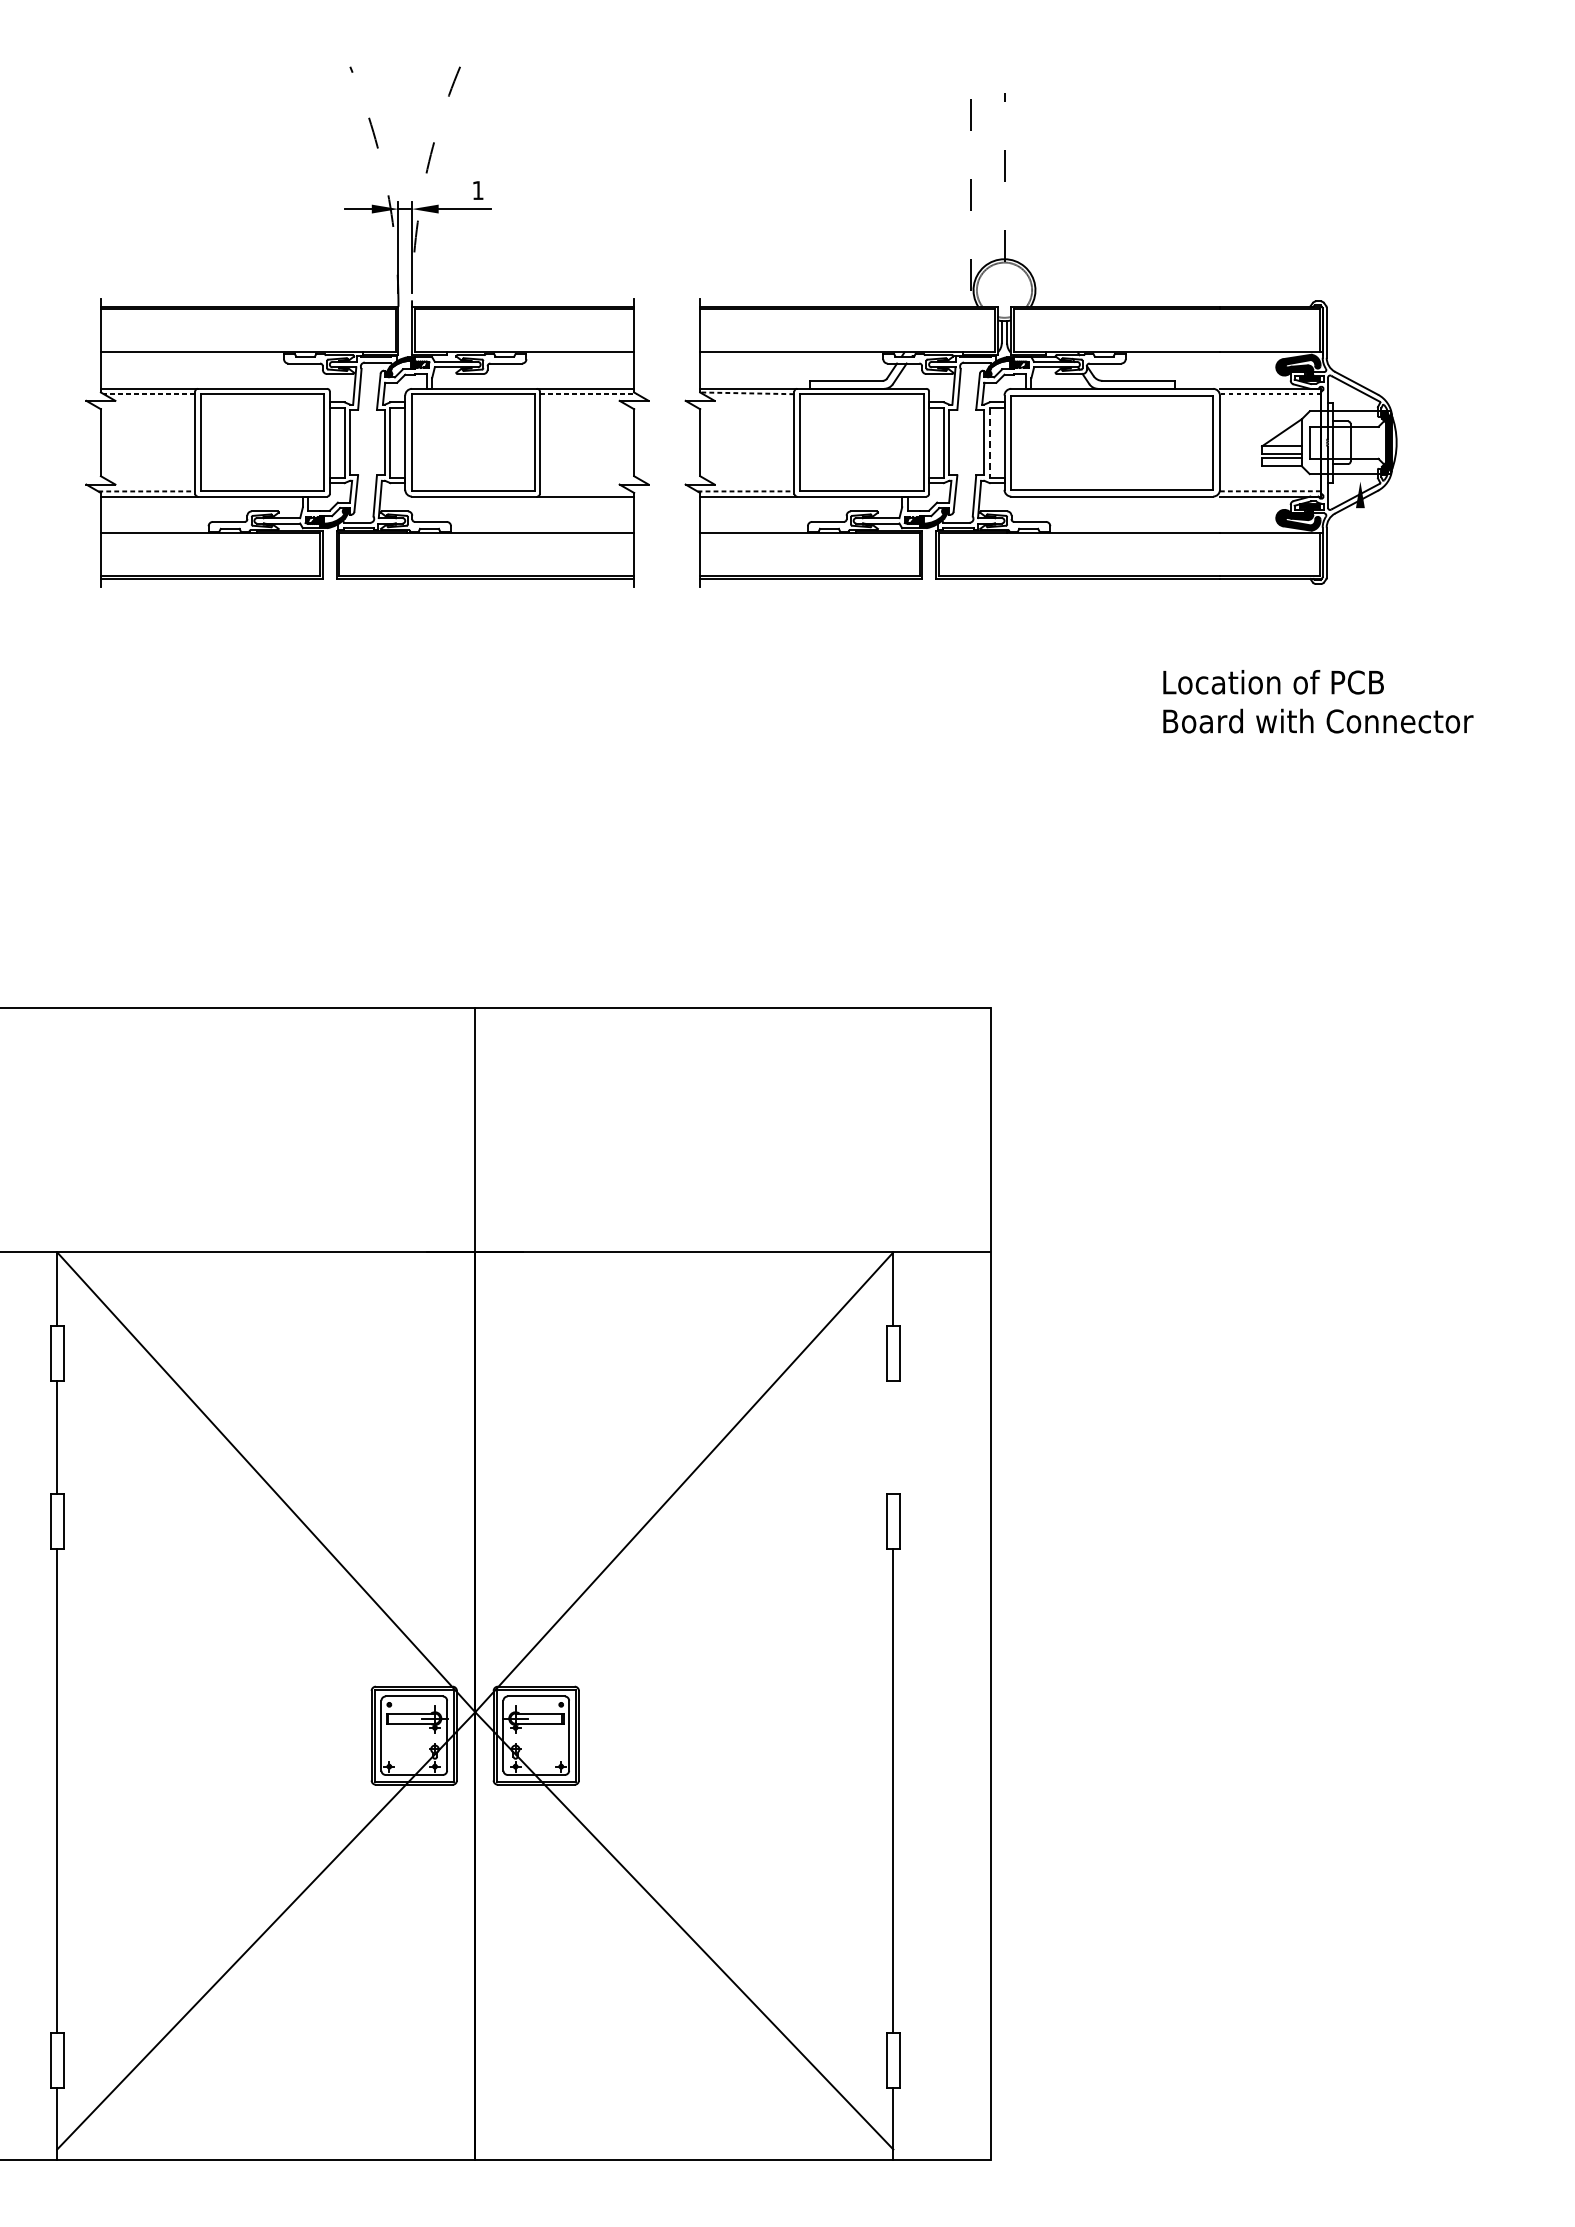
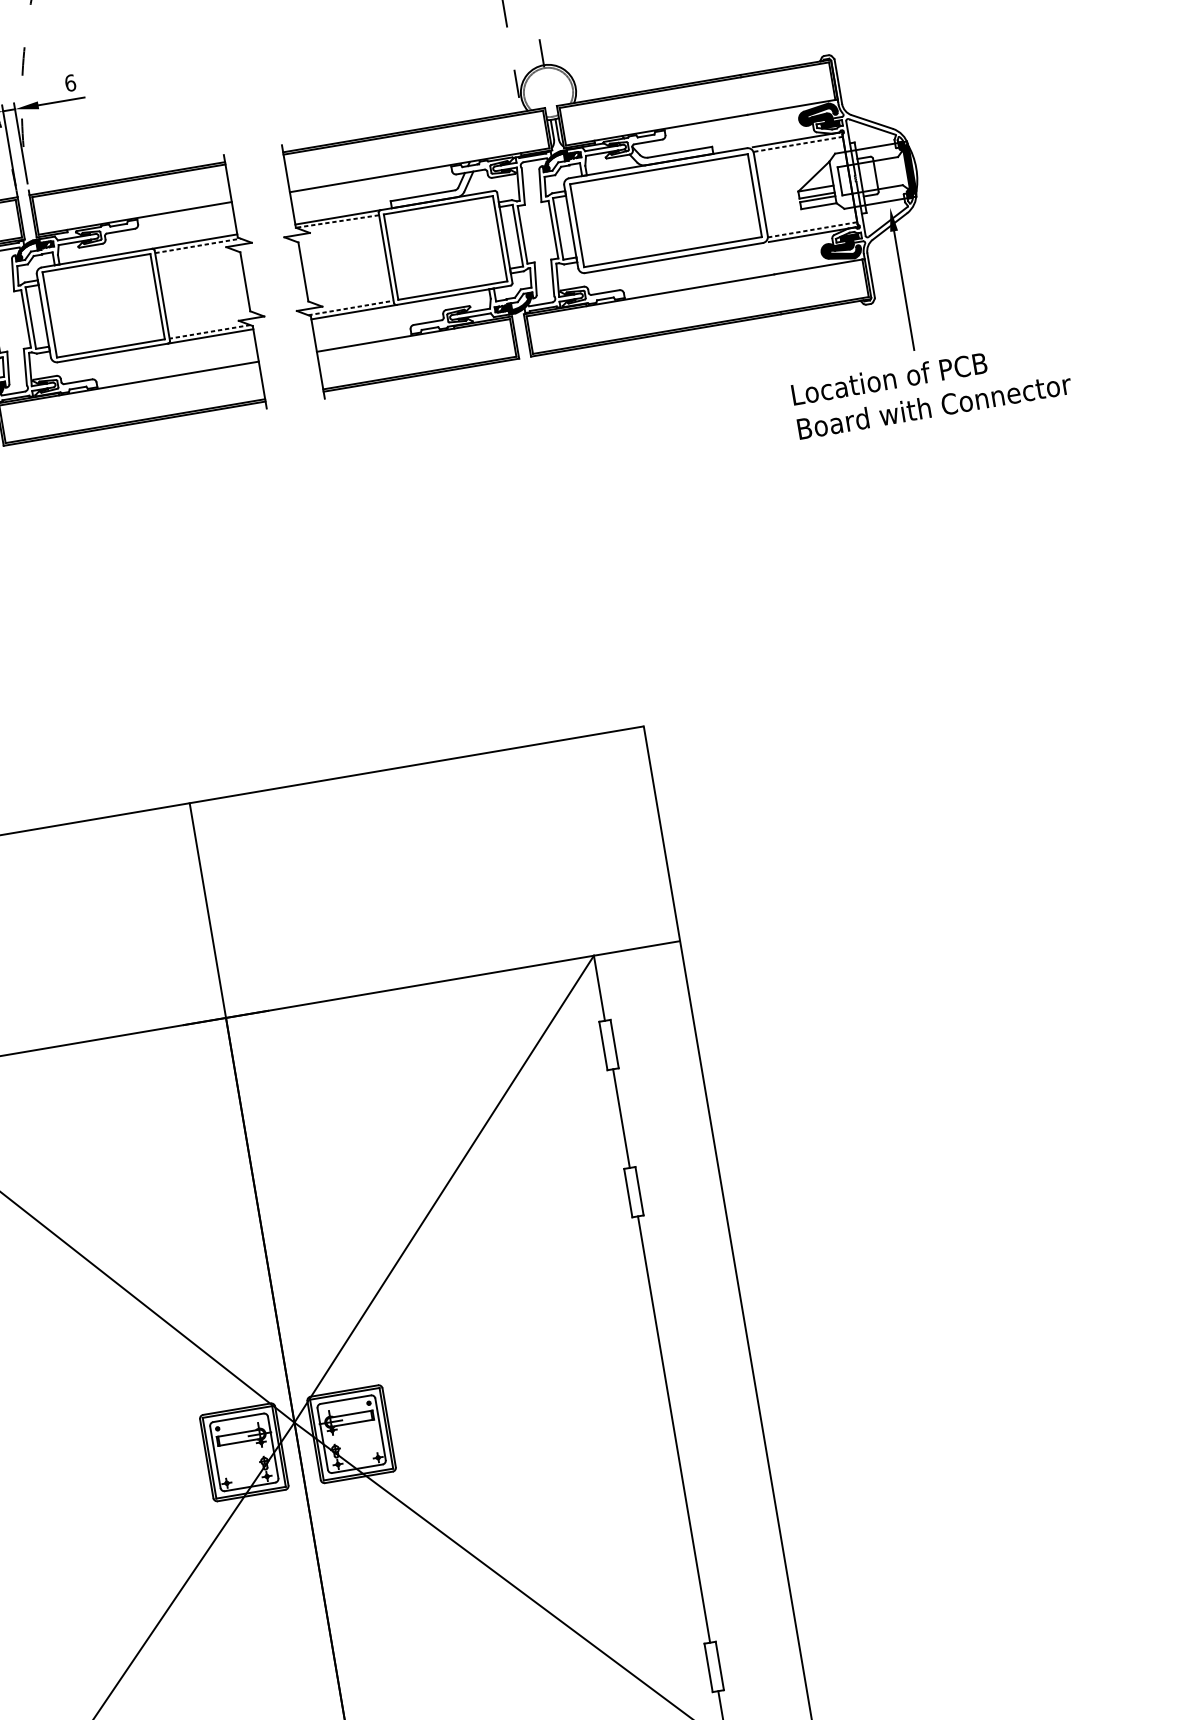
text: (477, 190) -> (69, 83), 1 -> 6
line: (989, 443) -> (558, 229), dashed -> solid
line: (585, 491) -> (209, 331), added
line: (1360, 575) -> (904, 290), added
text: (1318, 701) -> (931, 389), moved
line: (893, 1437) -> (621, 1118), added

